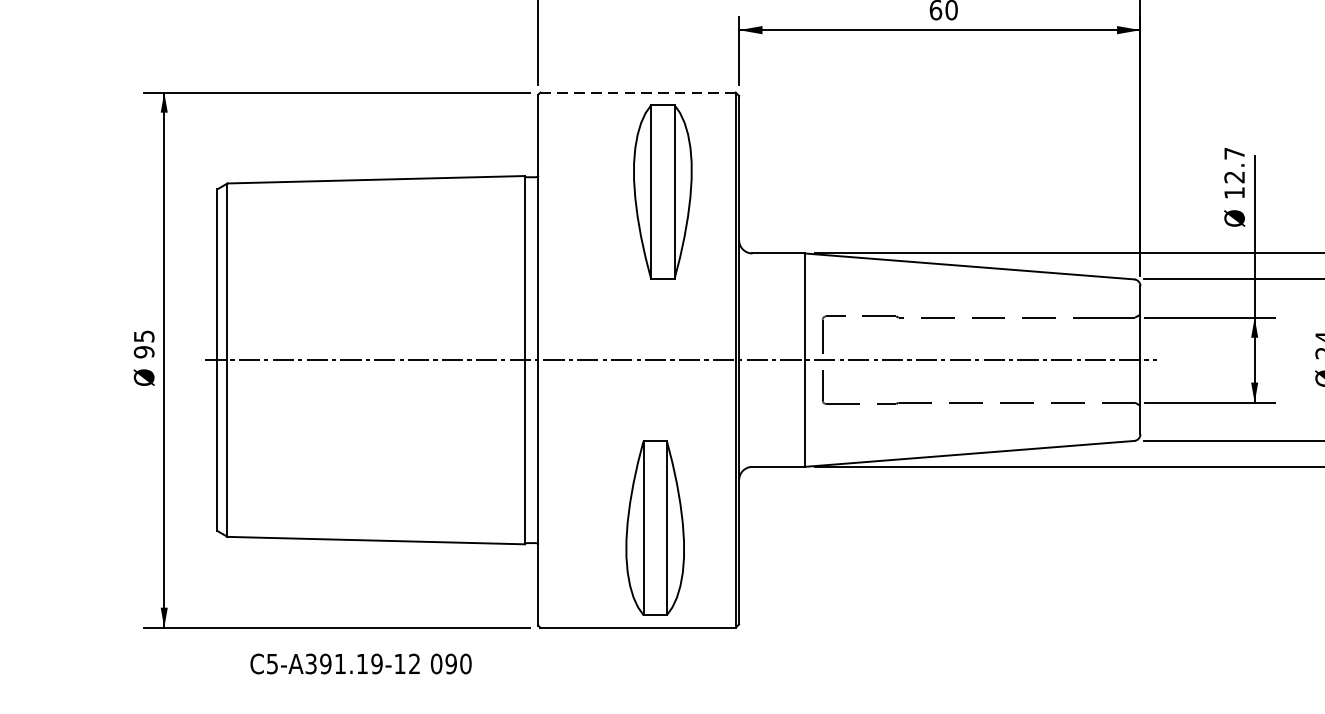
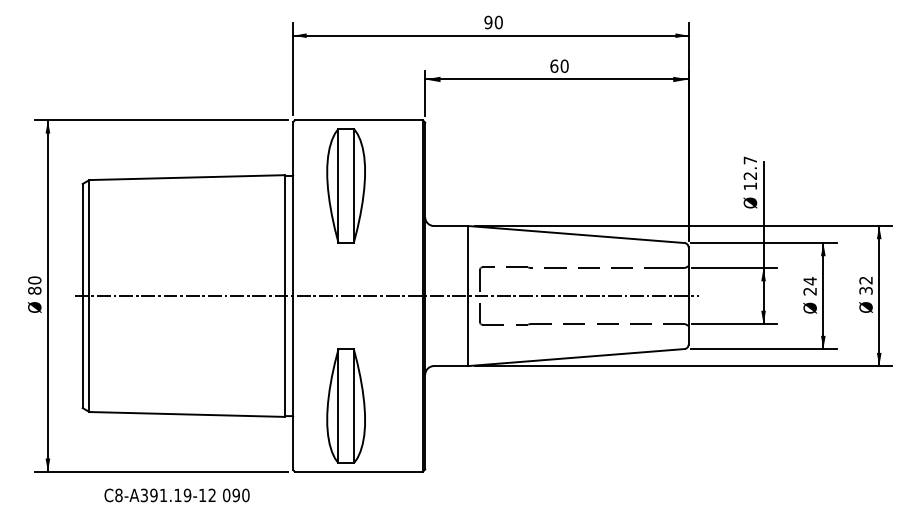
line: (637, 92) -> (358, 120), dashed -> solid
part: (661, 191) -> (345, 185), moved
text: (143, 344) -> (34, 285), 95 -> 80
part: (654, 526) -> (345, 405), moved
text: (271, 664) -> (118, 495), C5-A391.19-12 -> C8-A391.19-12

